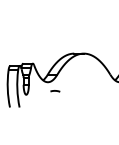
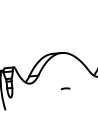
curve: (55, 91) -> (65, 88), moved

